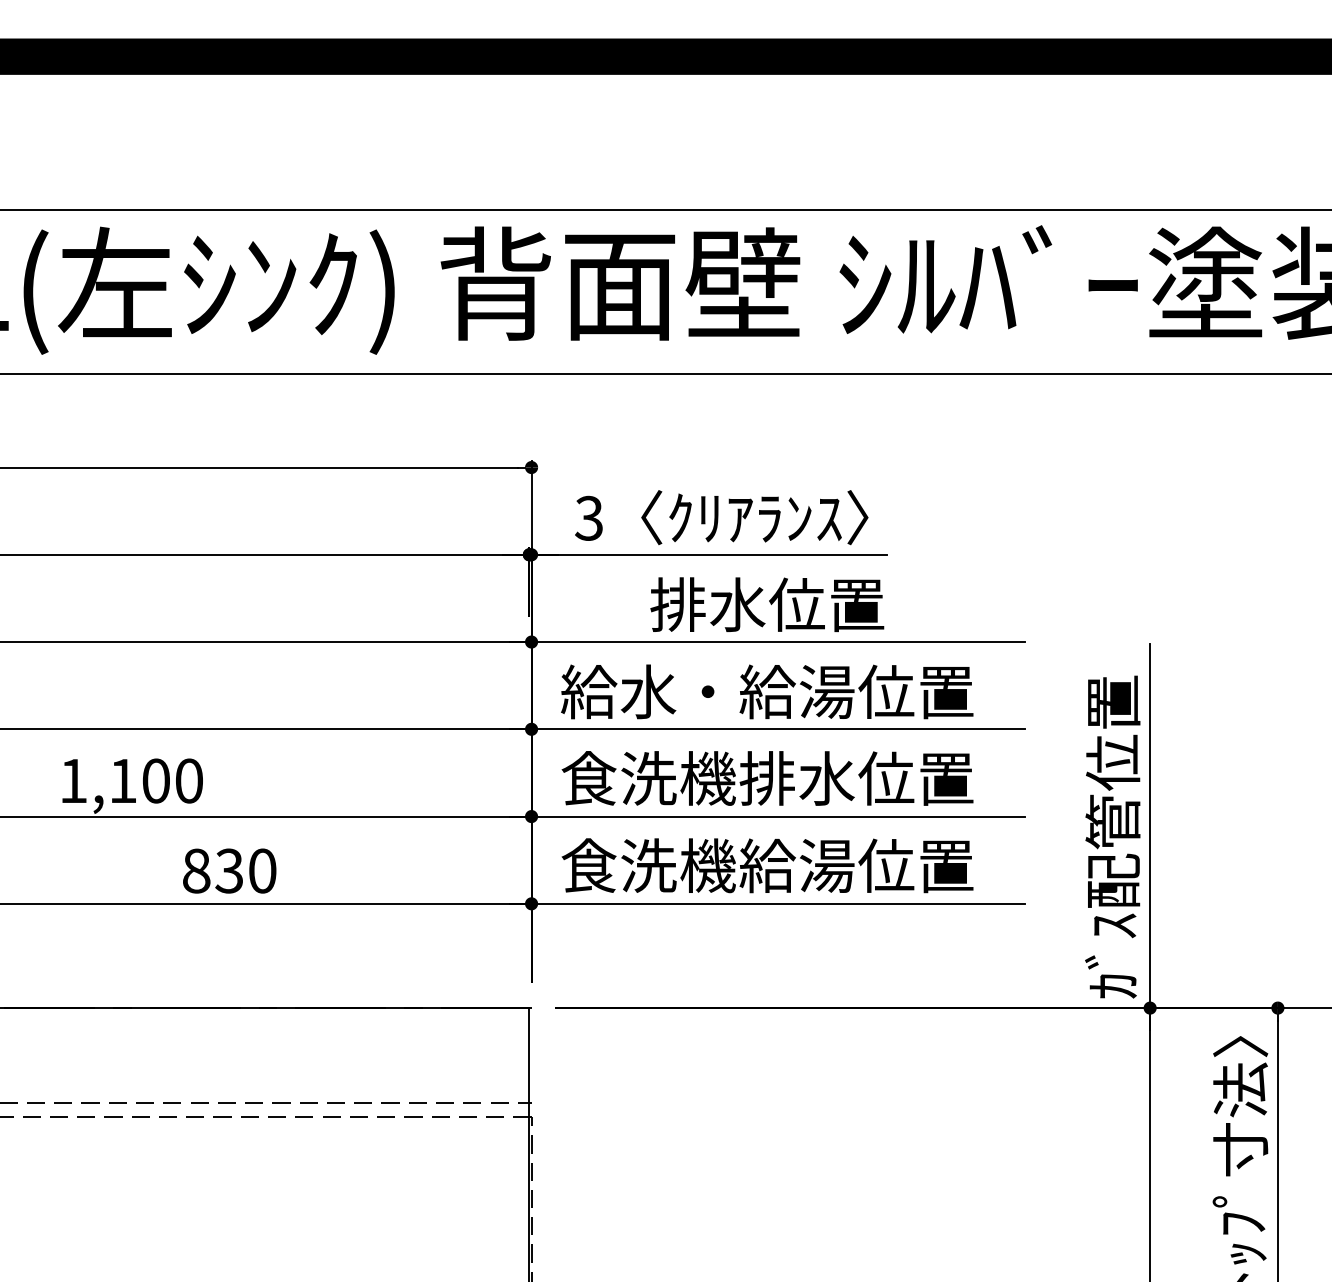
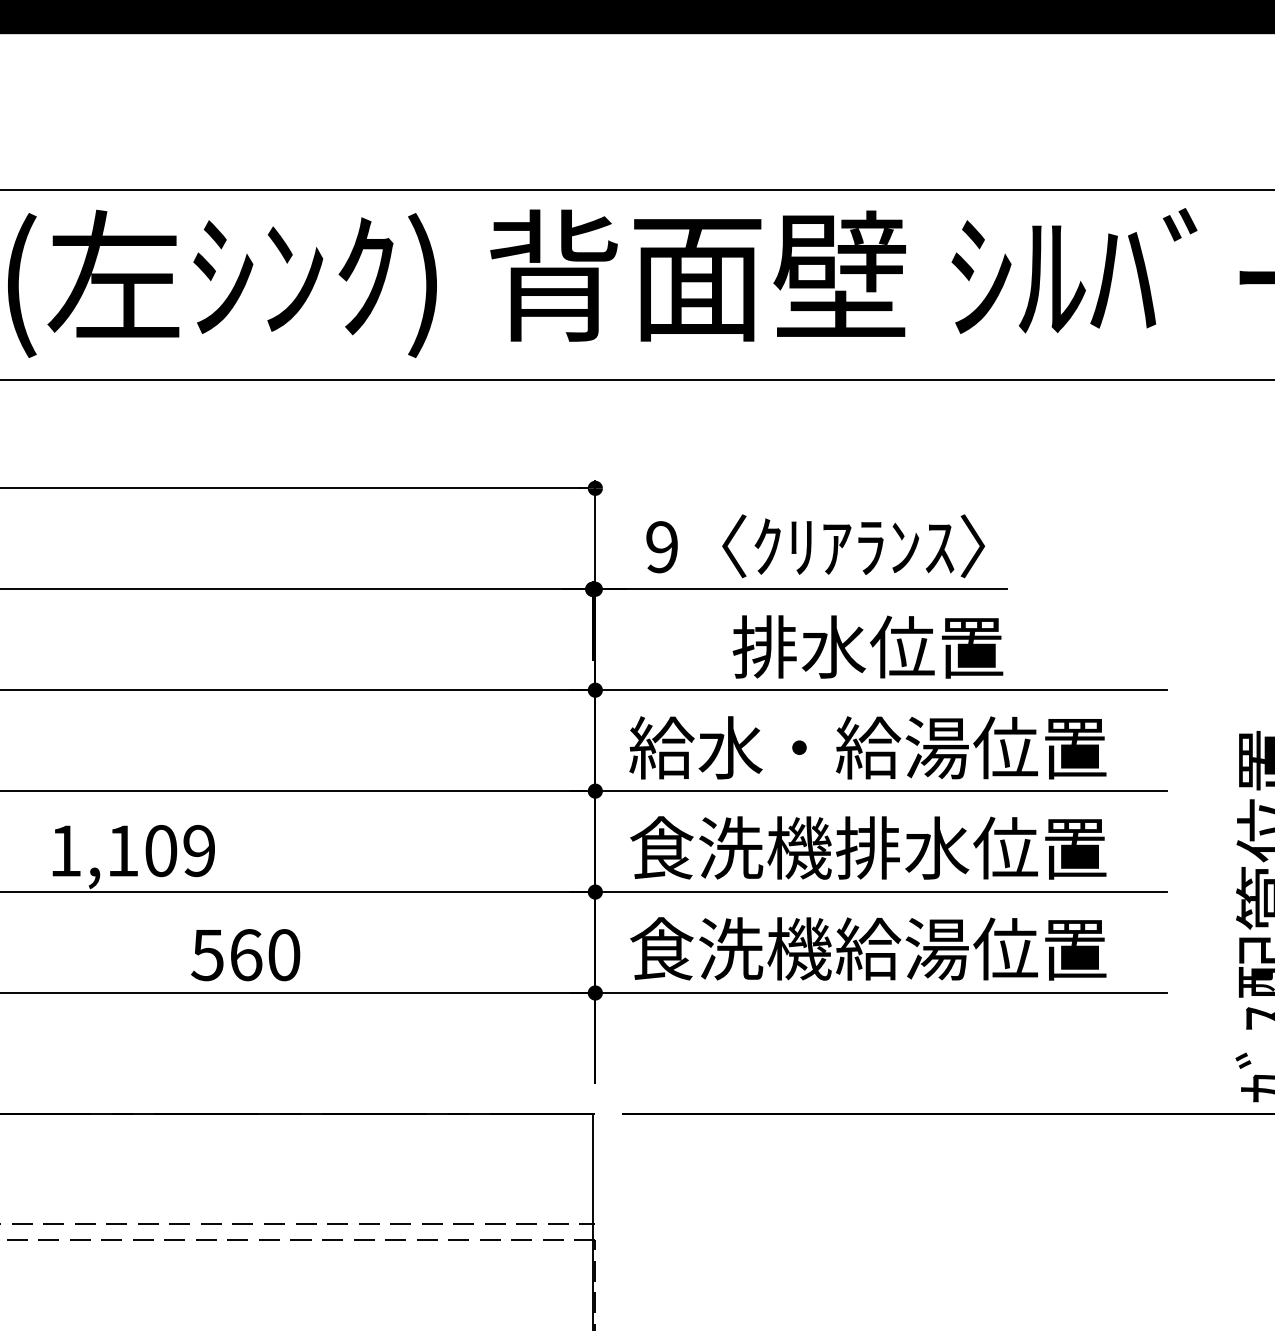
text: (588, 518) -> (661, 547), 3 -> 9
text: (188, 780) -> (198, 850), 1,100 -> 1,109
text: (212, 870) -> (226, 954), 830 -> 560

